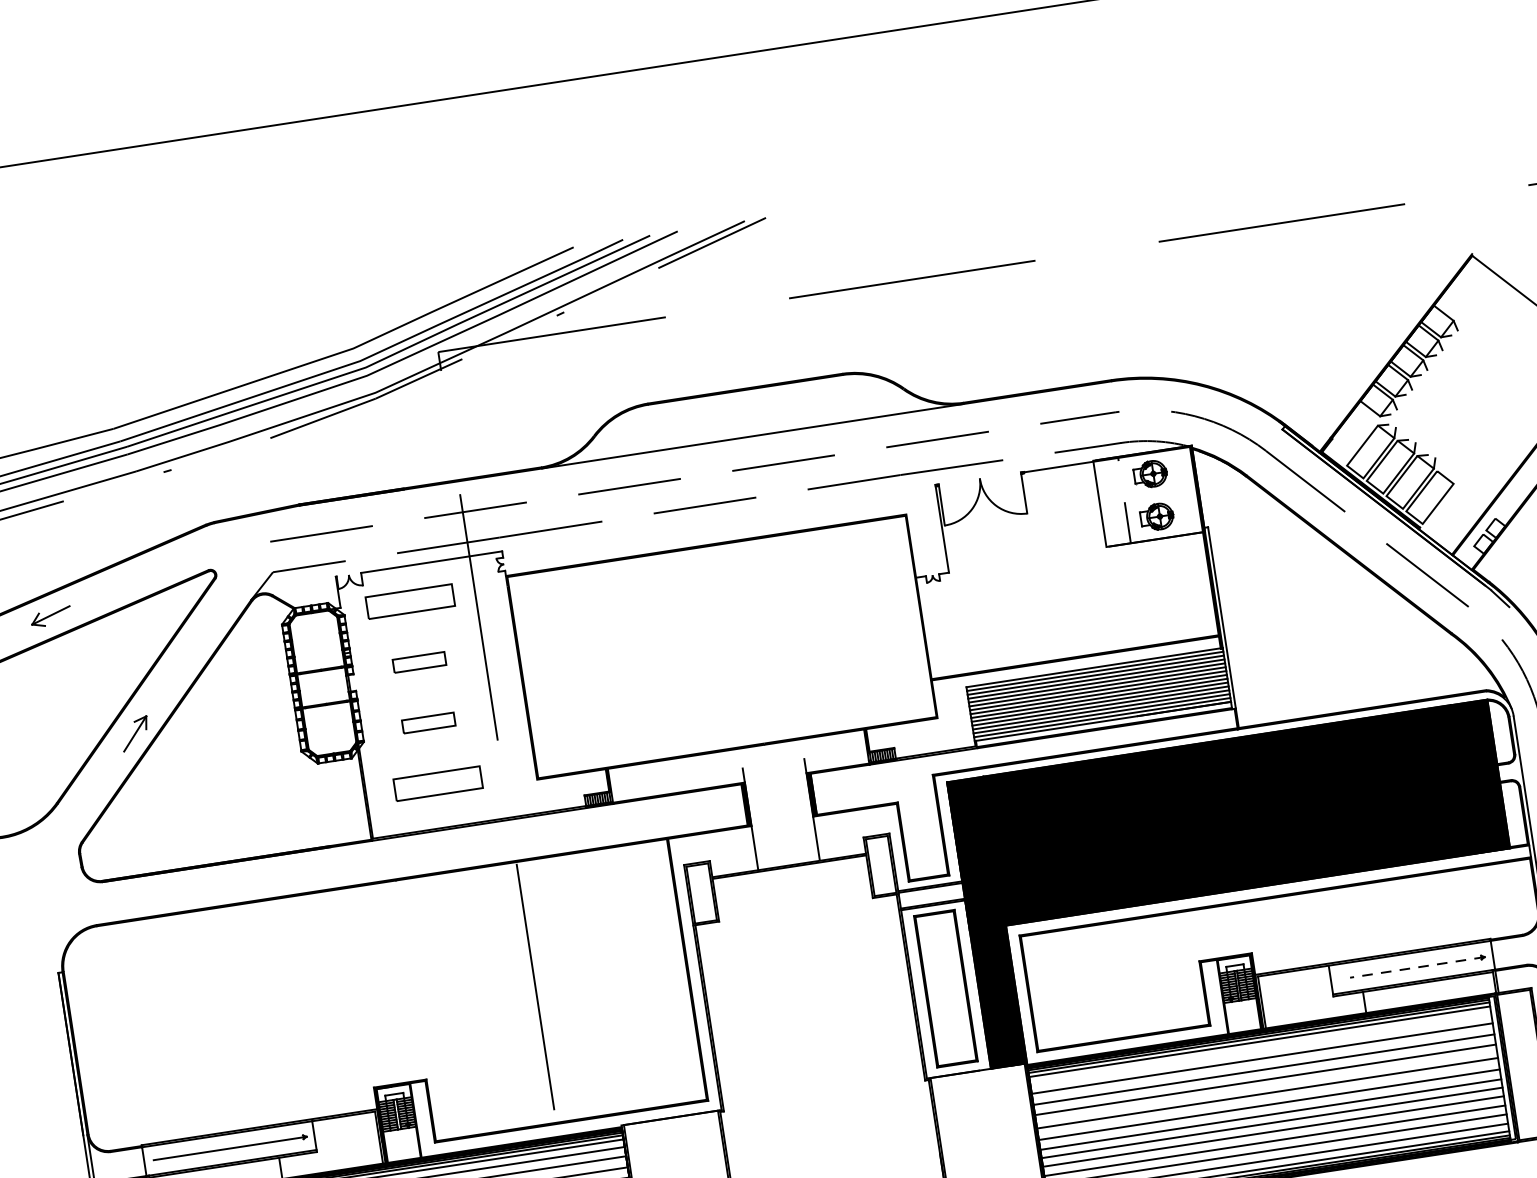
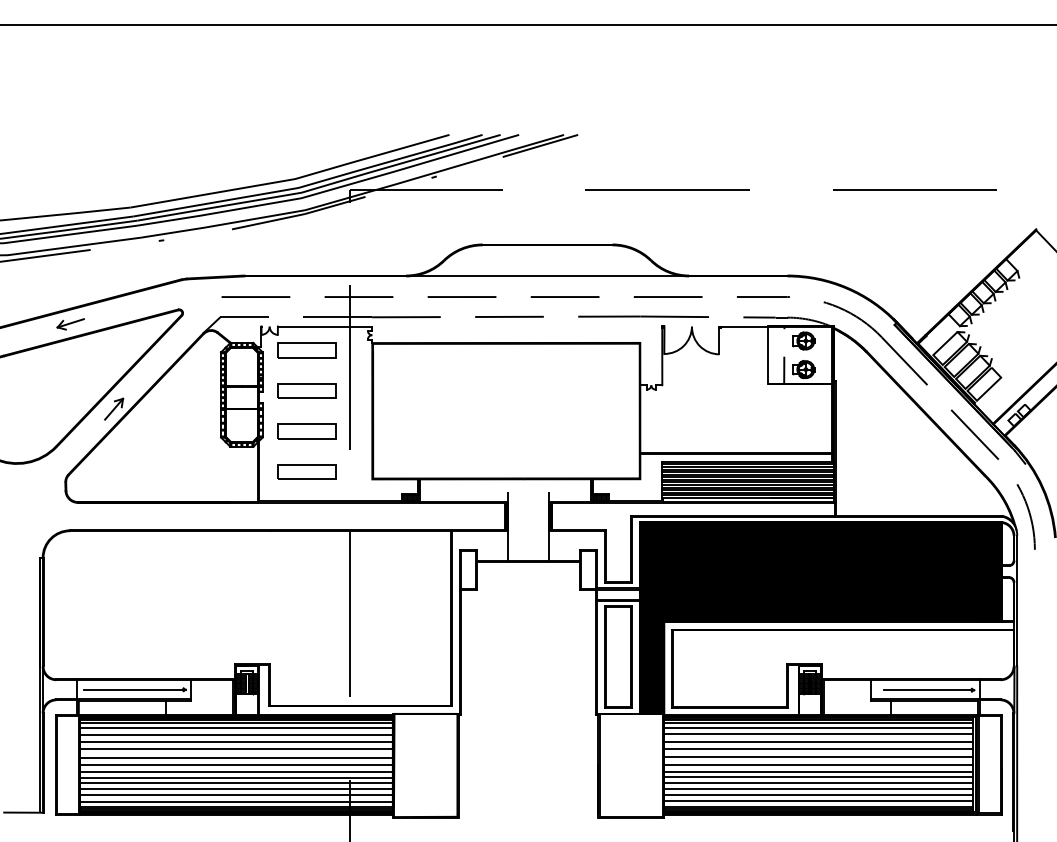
part: (418, 661) -> (306, 390), size x1.67
part: (427, 723) -> (306, 431), size x1.67
line: (1416, 968) -> (928, 690), dashed -> solid
line: (1260, 1049) -> (818, 728), added

